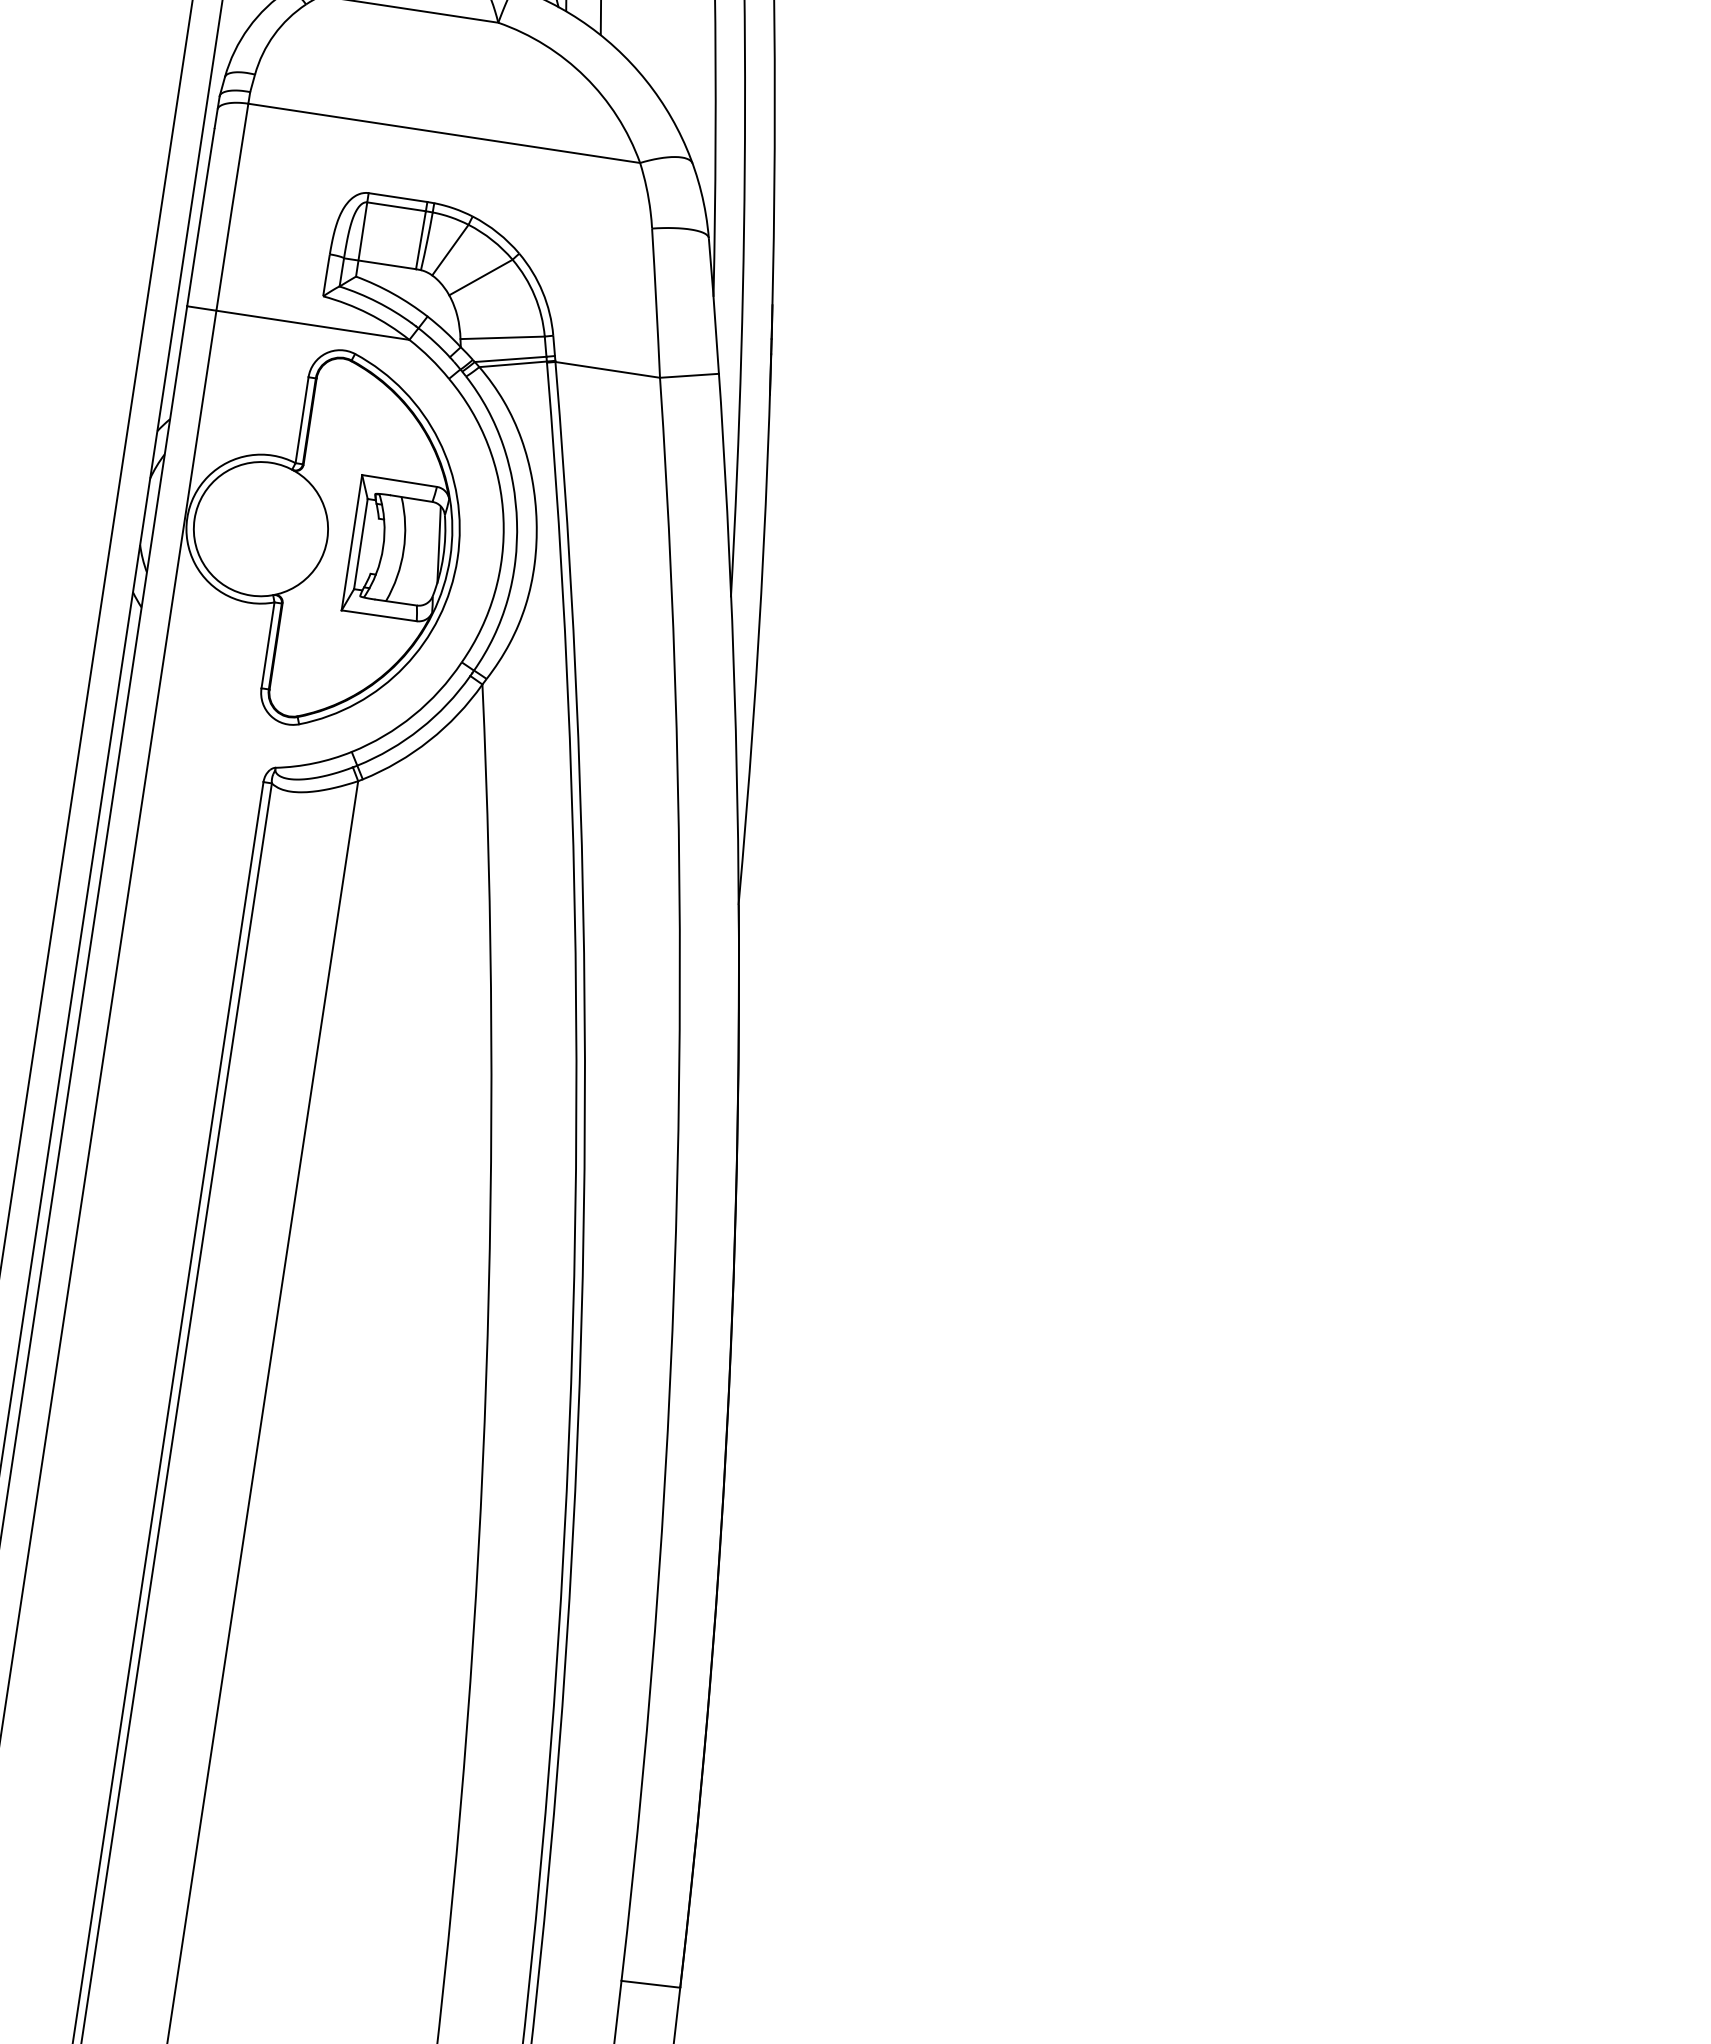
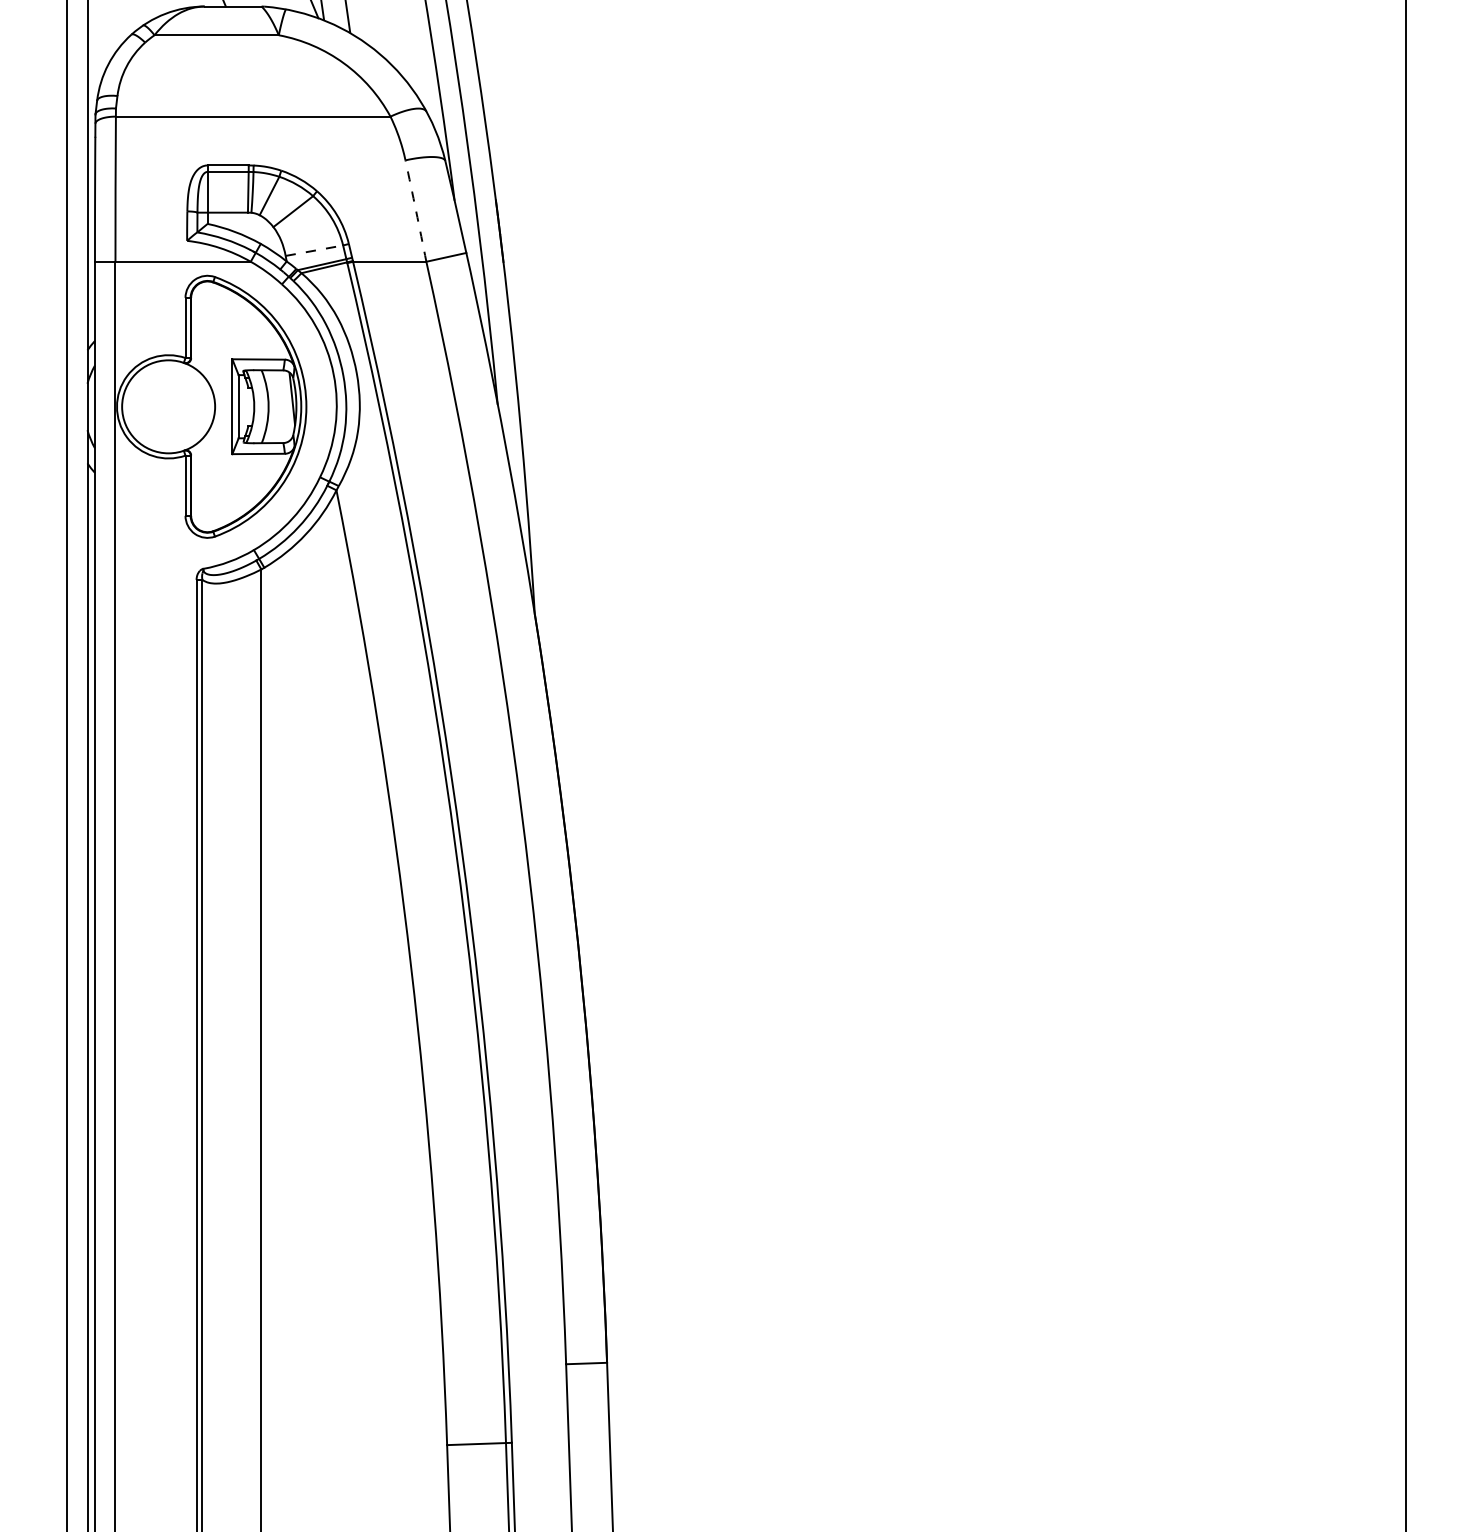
arc: (656, 303) -> (416, 211), solid -> dashed
line: (502, 337) -> (314, 250), solid -> dashed

